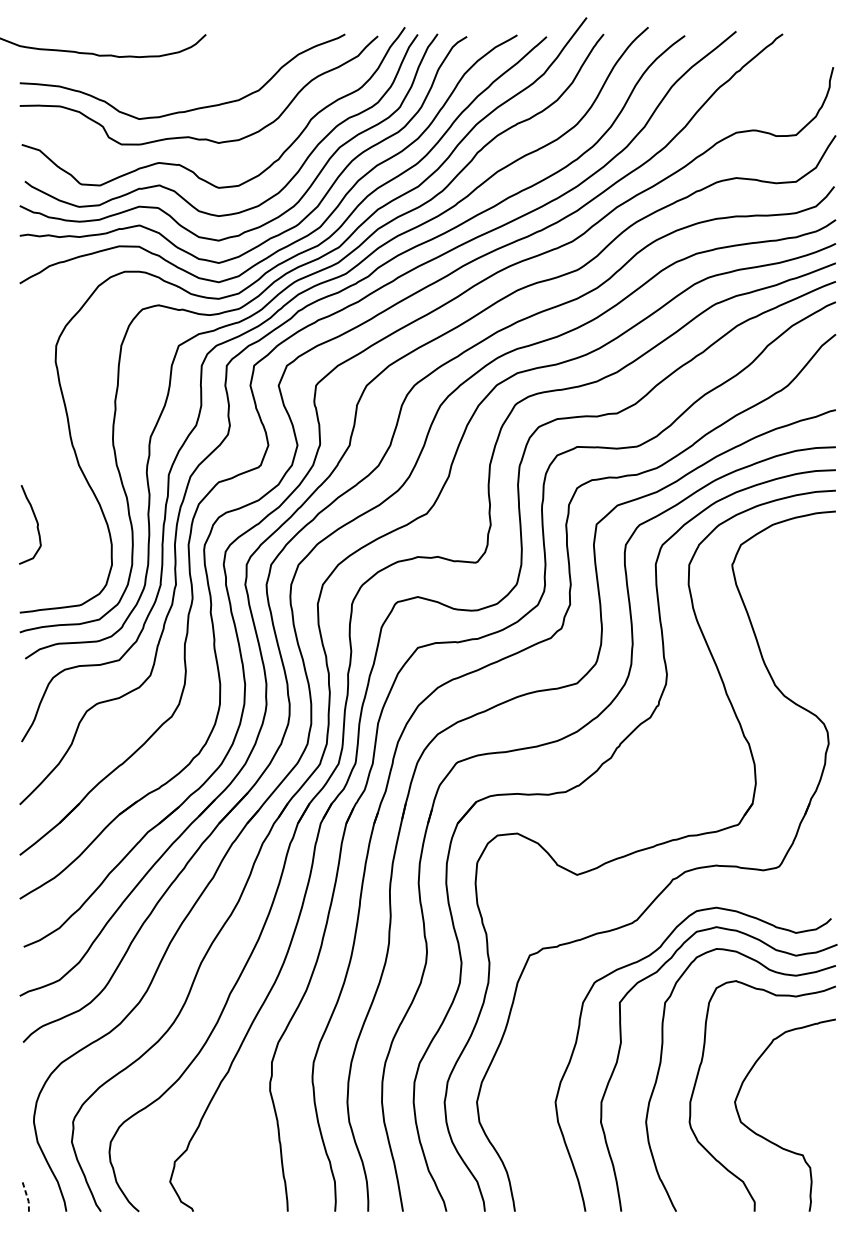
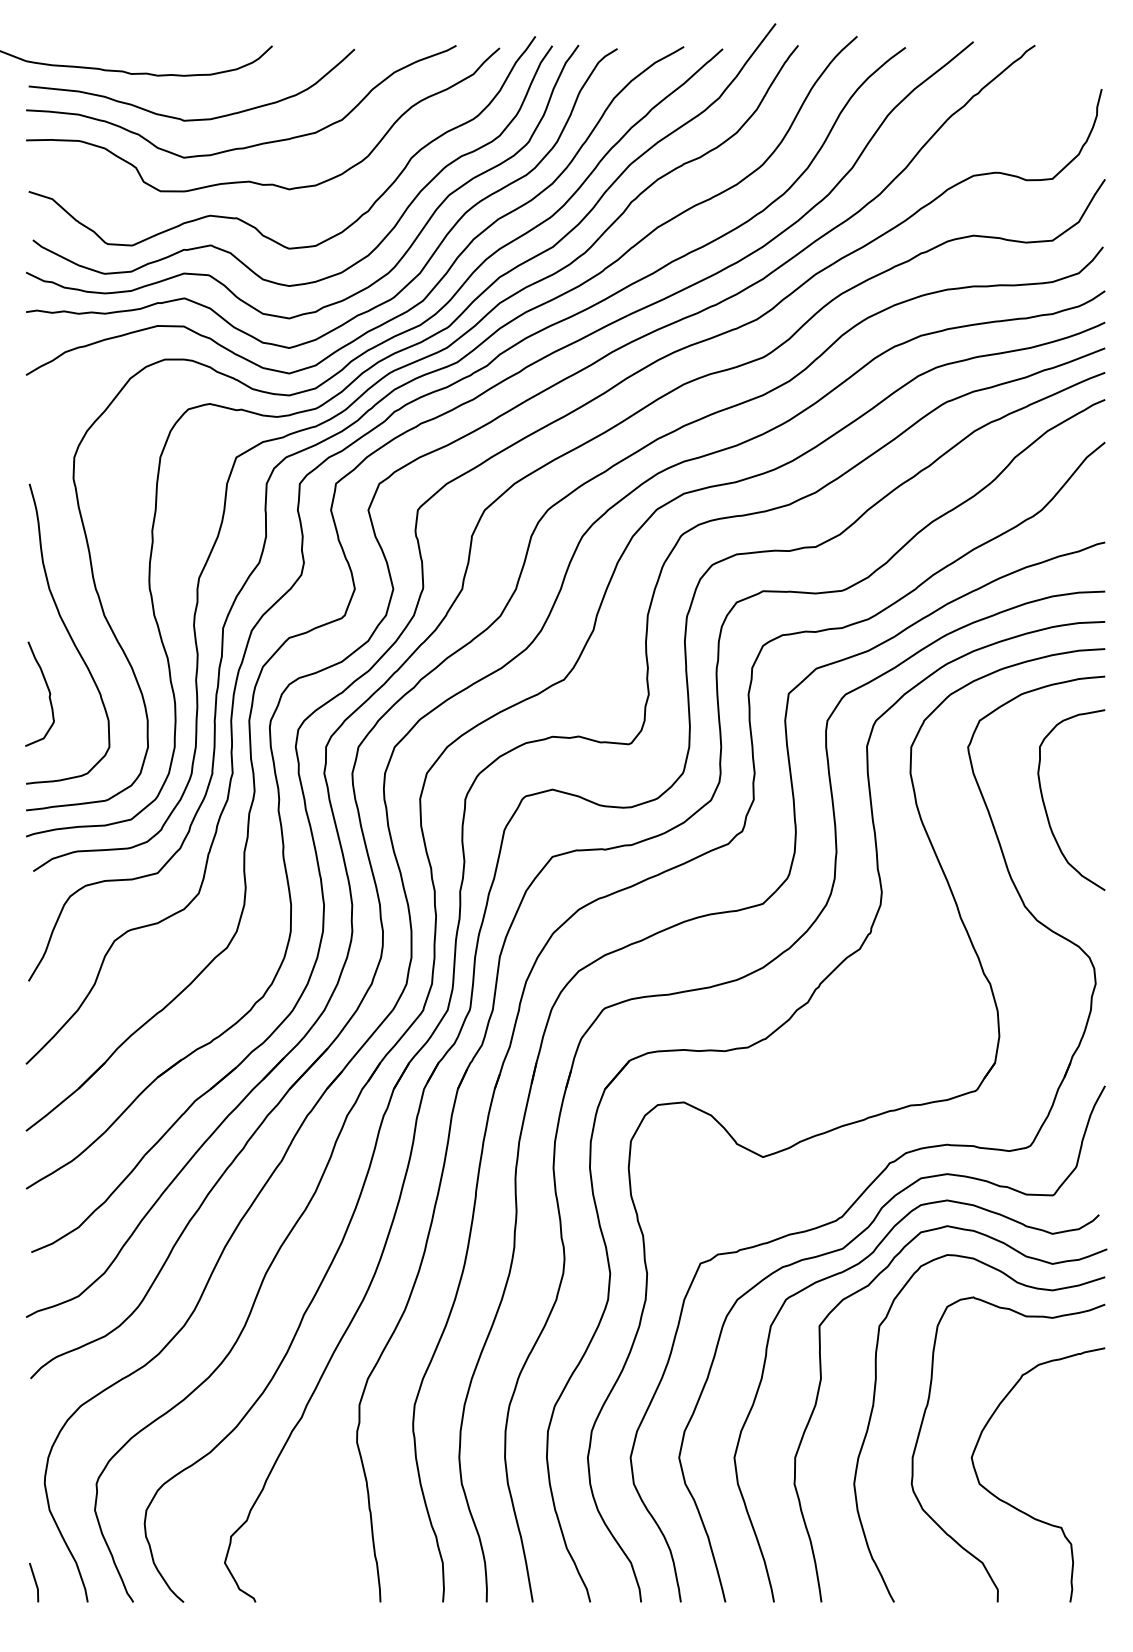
curve: (144, 90) -> (191, 119), added
curve: (51, 478) -> (68, 633), added
curve: (791, 611) -> (1046, 808), added
curve: (637, 944) -> (843, 1249), added
line: (26, 1196) -> (35, 1582), dashed -> solid

